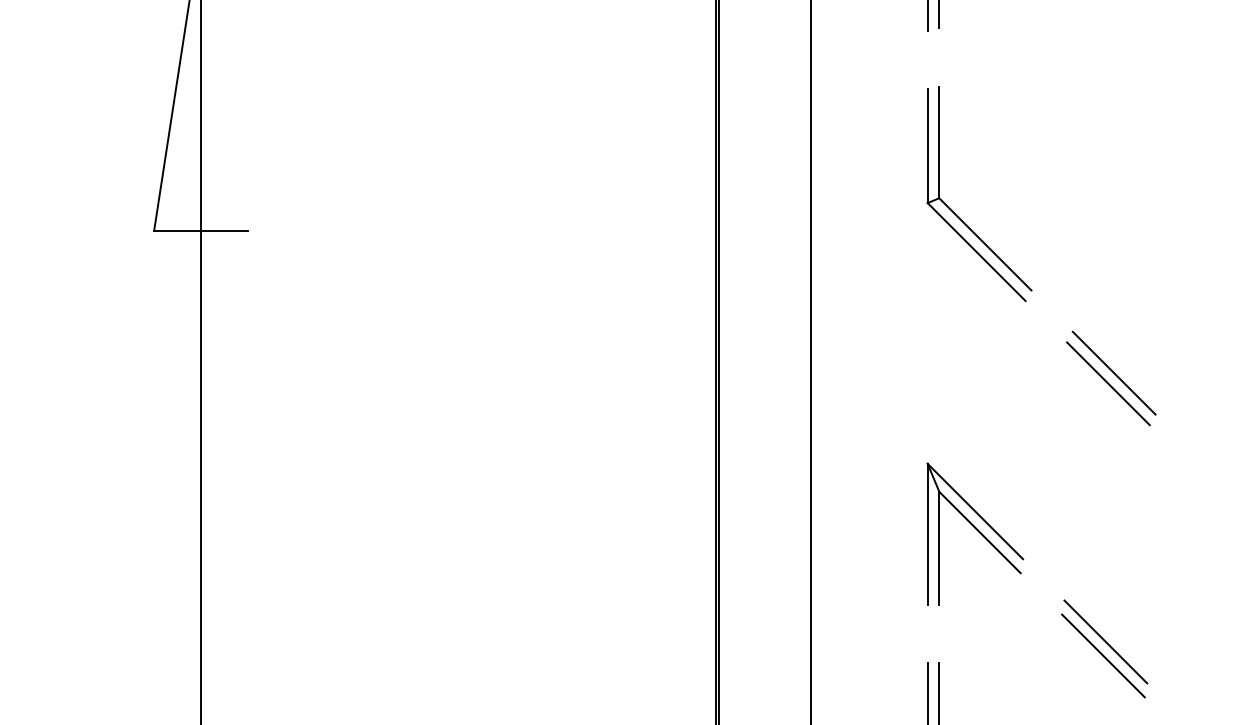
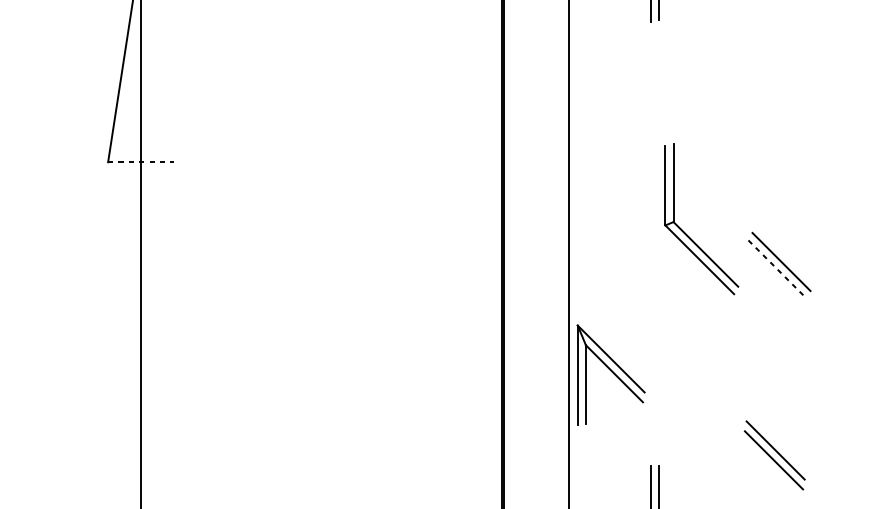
part: (957, 215) -> (686, 234), moved
line: (200, 230) -> (140, 161), solid -> dashed
line: (1108, 383) -> (777, 269), solid -> dashed
part: (975, 533) -> (611, 374), moved

